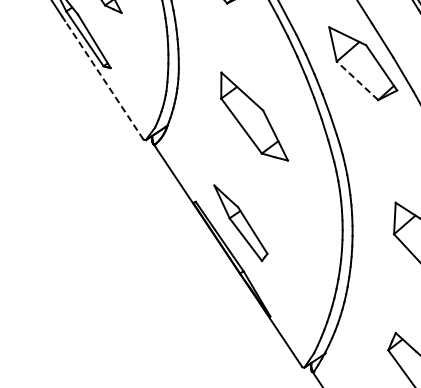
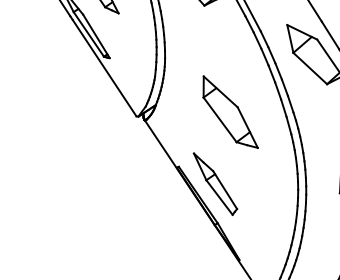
line: (104, 79) -> (104, 67), dashed -> solid
line: (357, 80) -> (310, 68), dashed -> solid
part: (254, 116) -> (230, 112), moved

